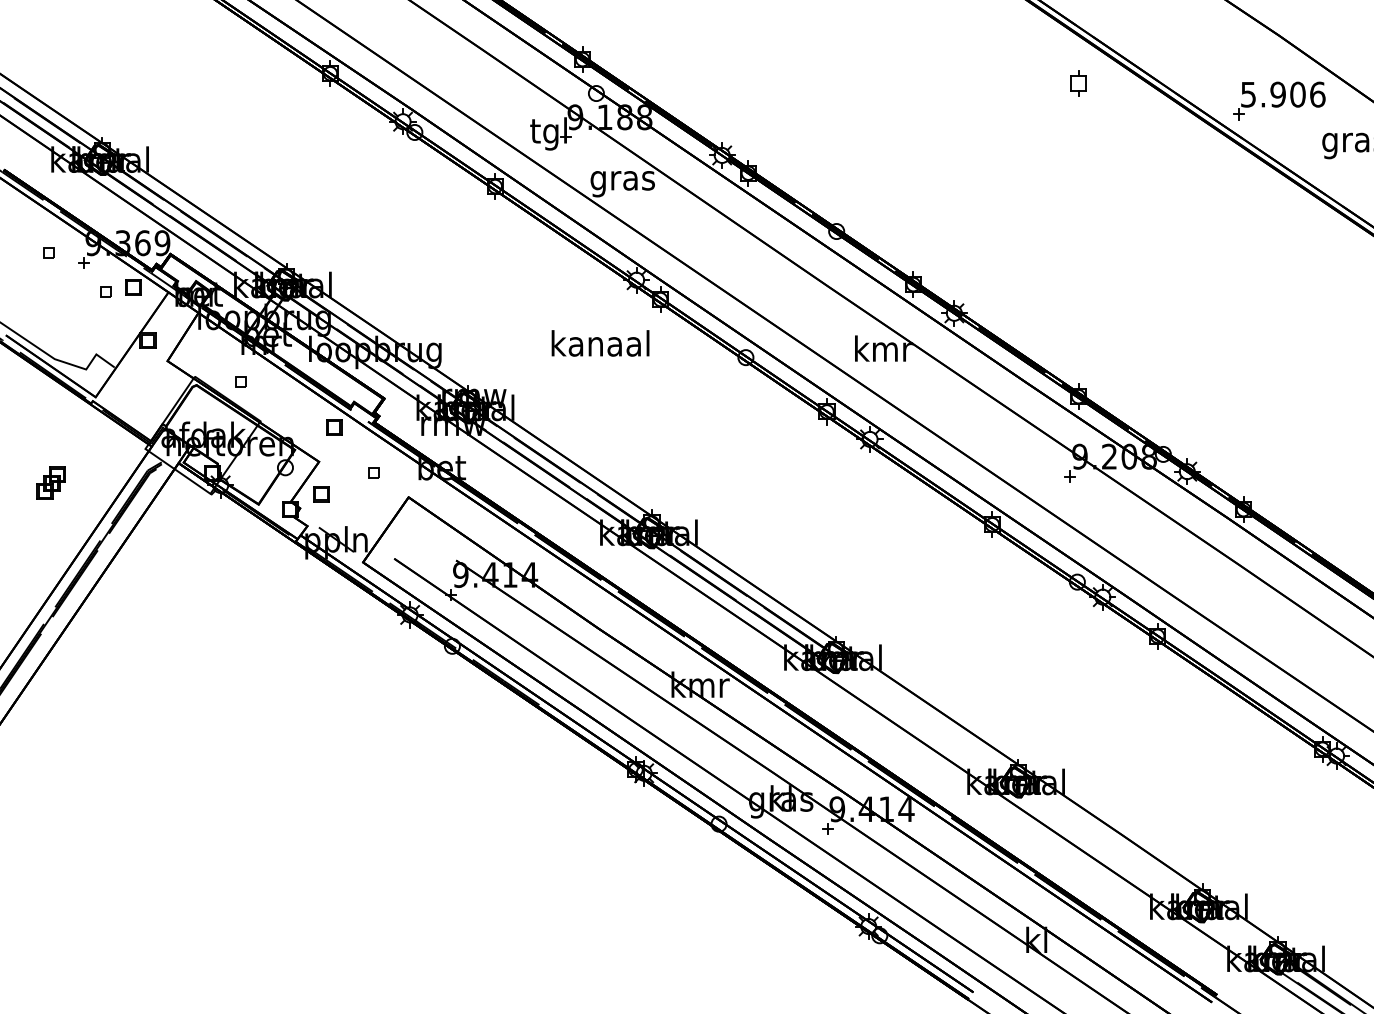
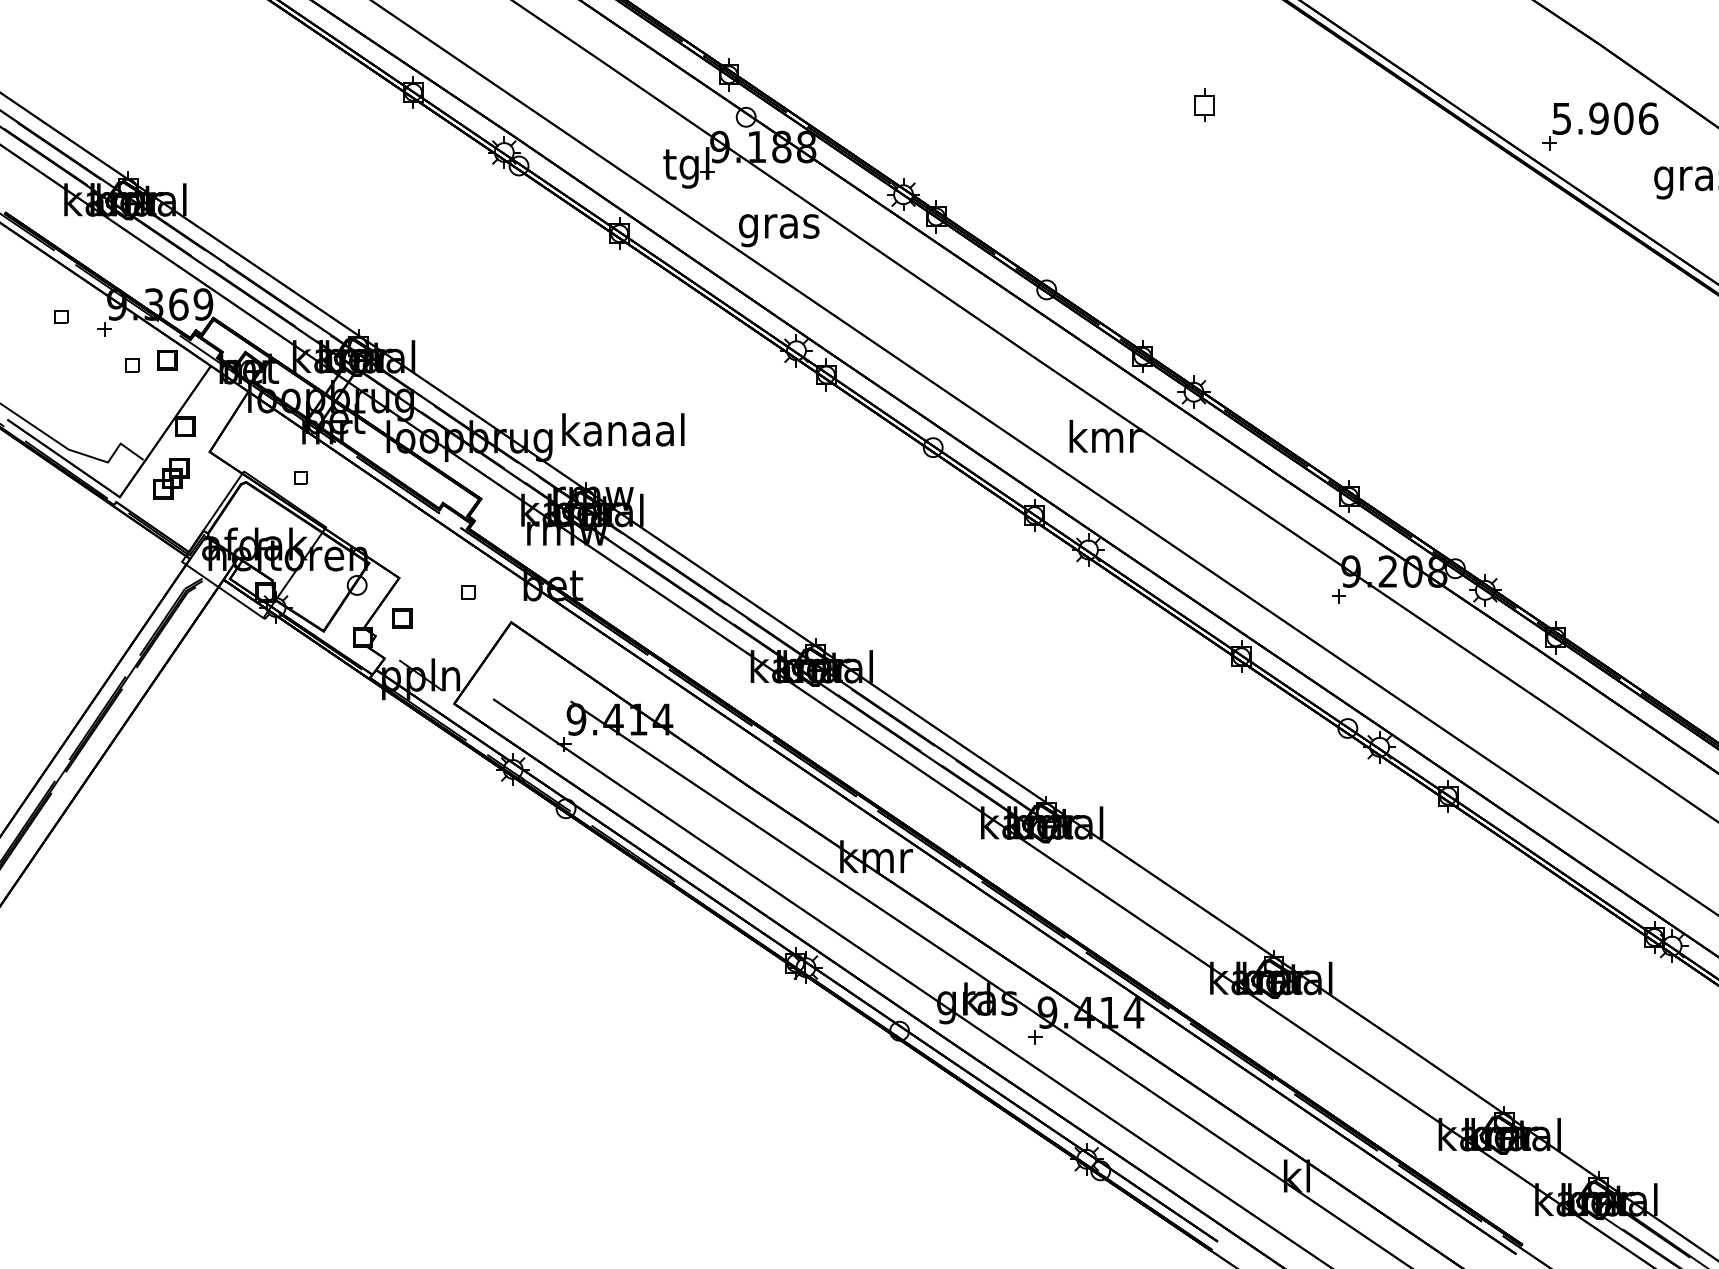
part: (1078, 83) -> (1204, 104), moved
text: (600, 343) -> (623, 429), moved
part: (334, 427) -> (418, 535), removed
part: (51, 483) -> (171, 478), moved

